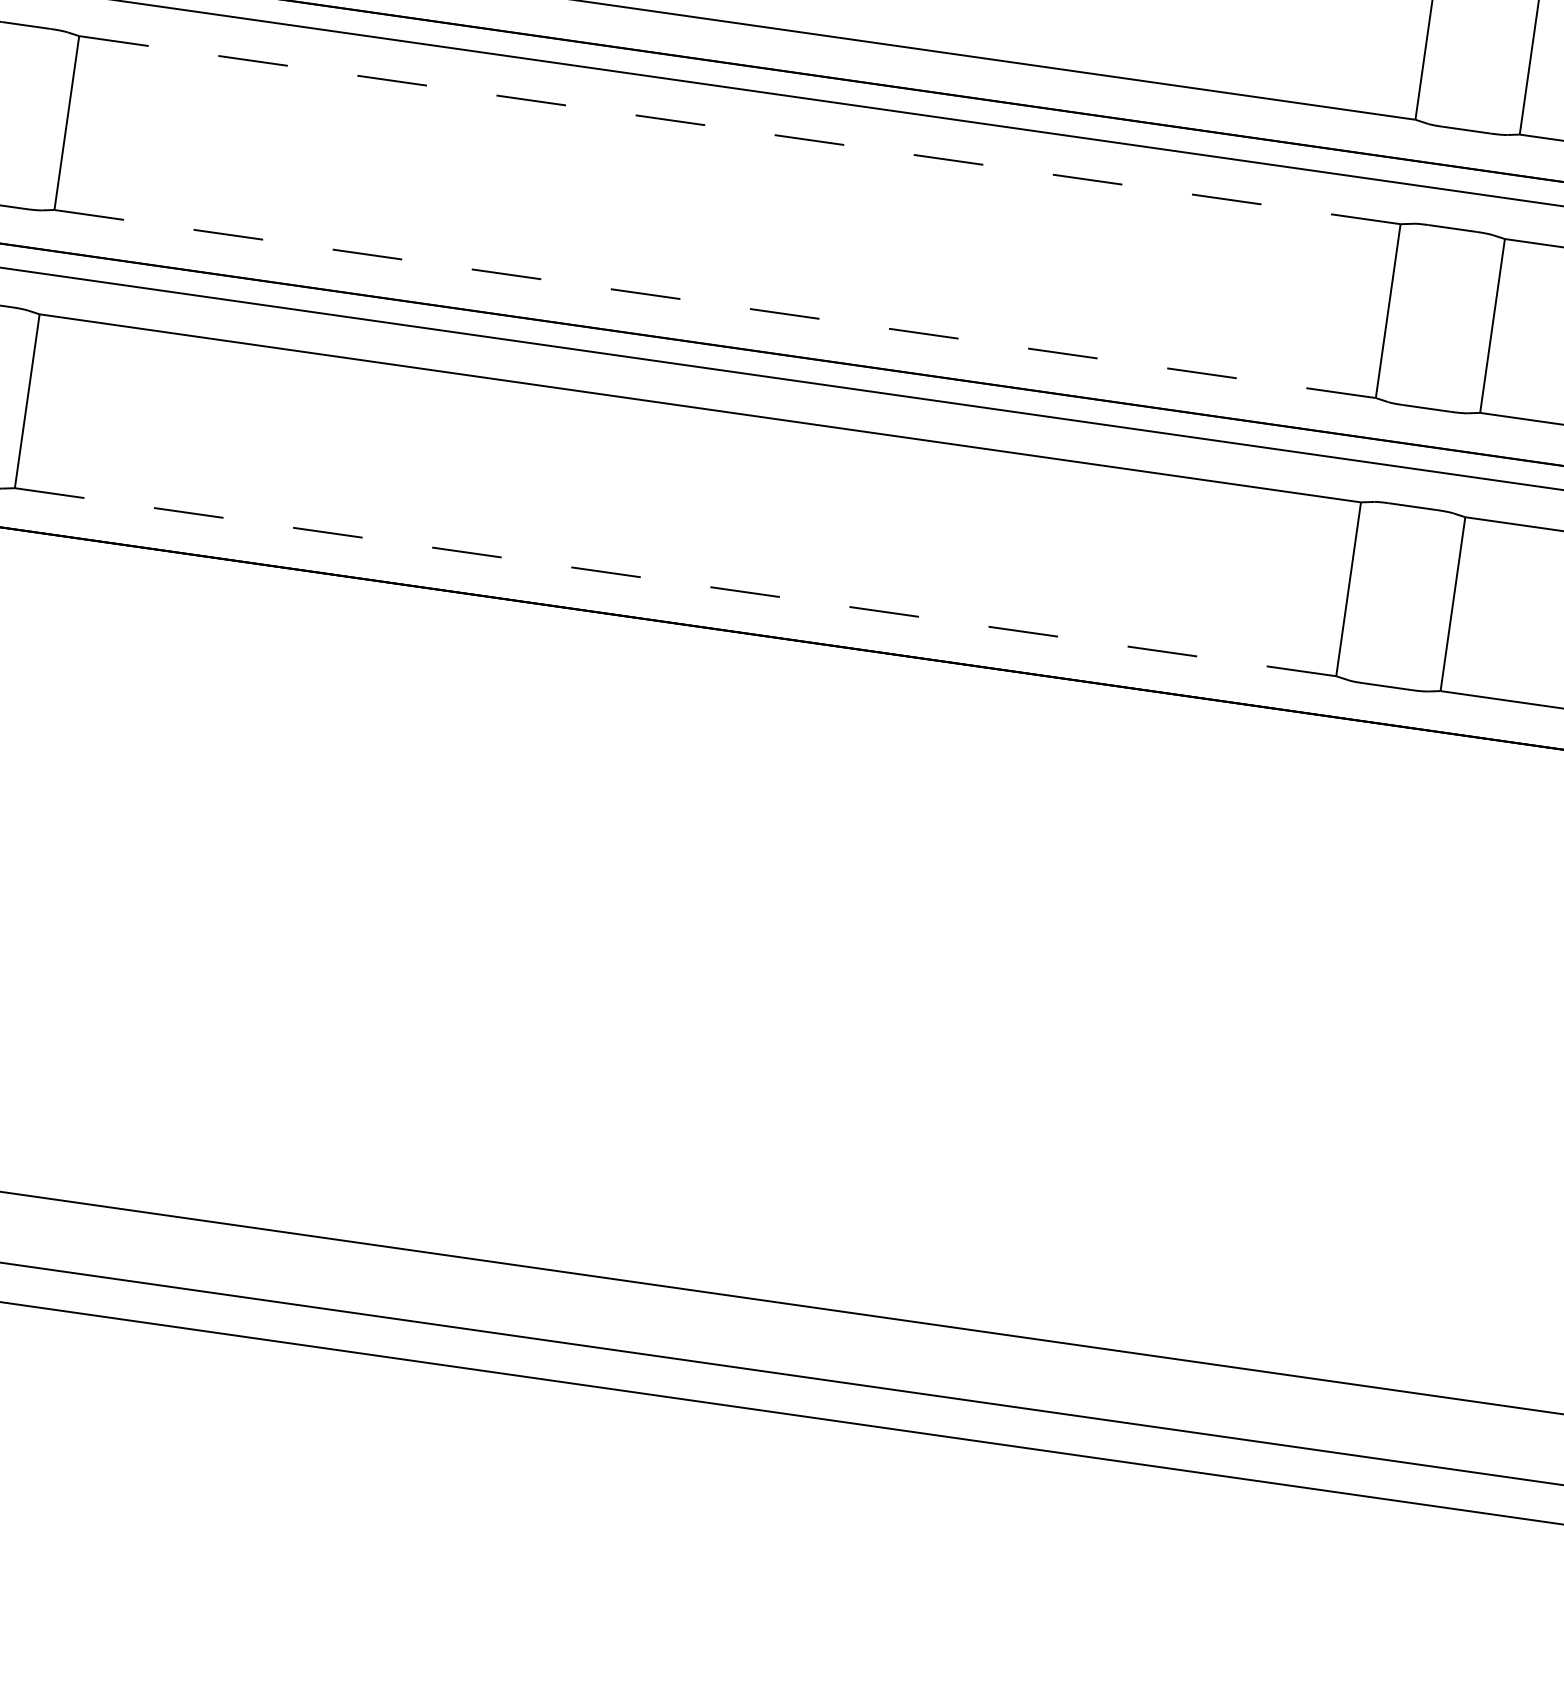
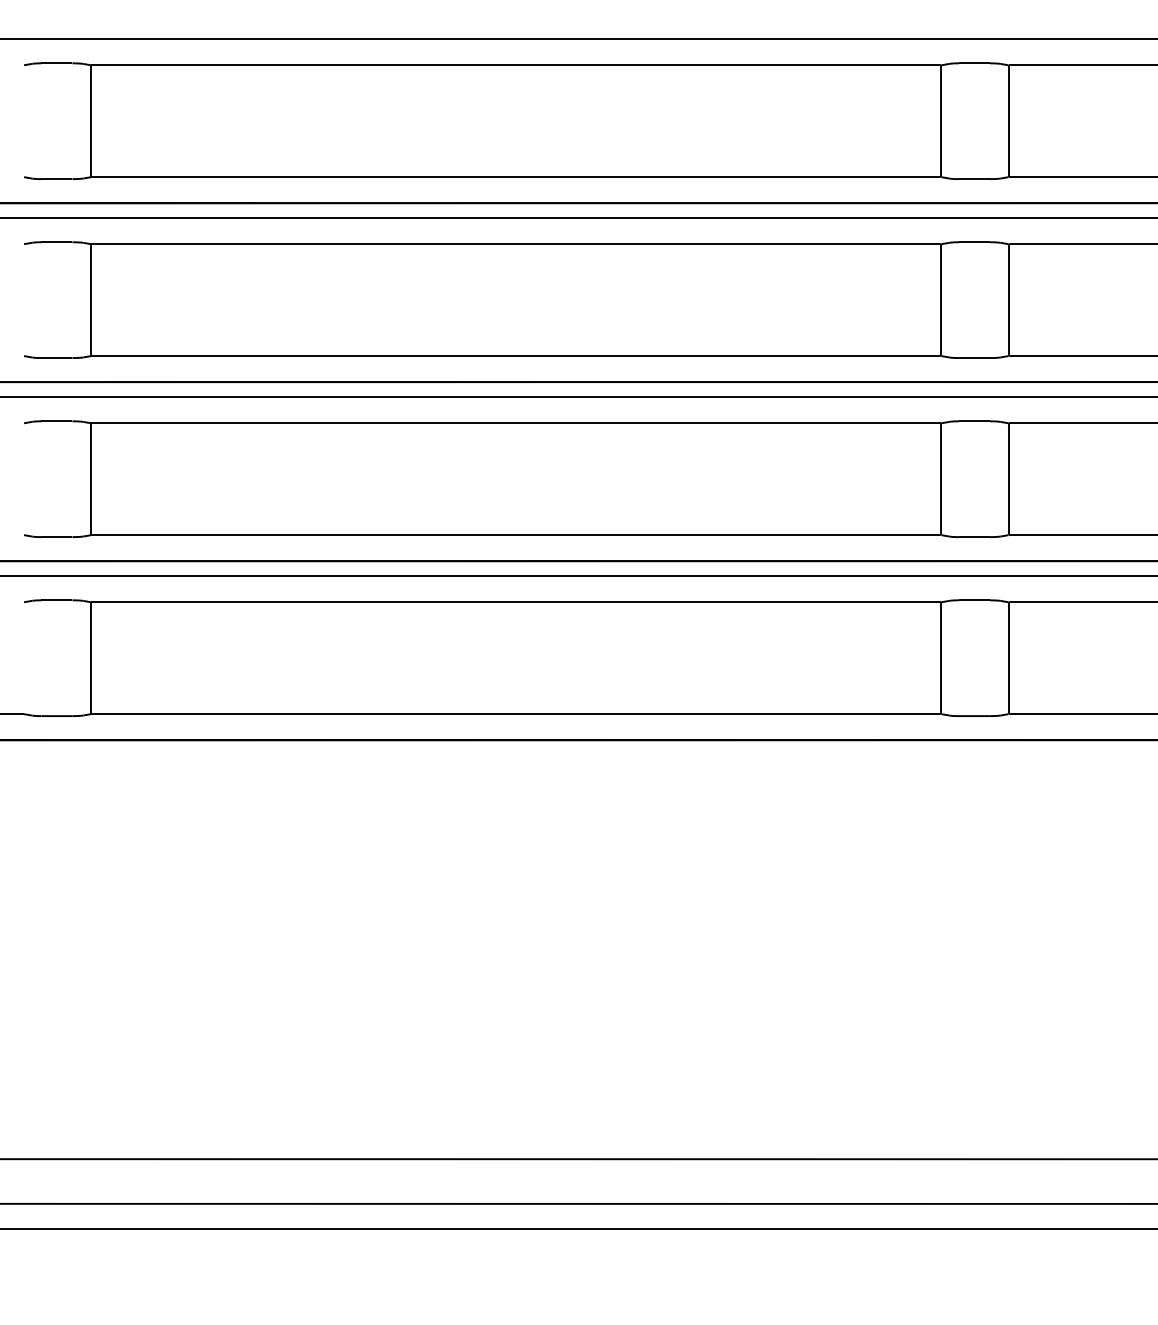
line: (740, 130) -> (516, 423), dashed -> solid
line: (715, 304) -> (516, 535), dashed -> solid
line: (674, 582) -> (515, 714), dashed -> solid

